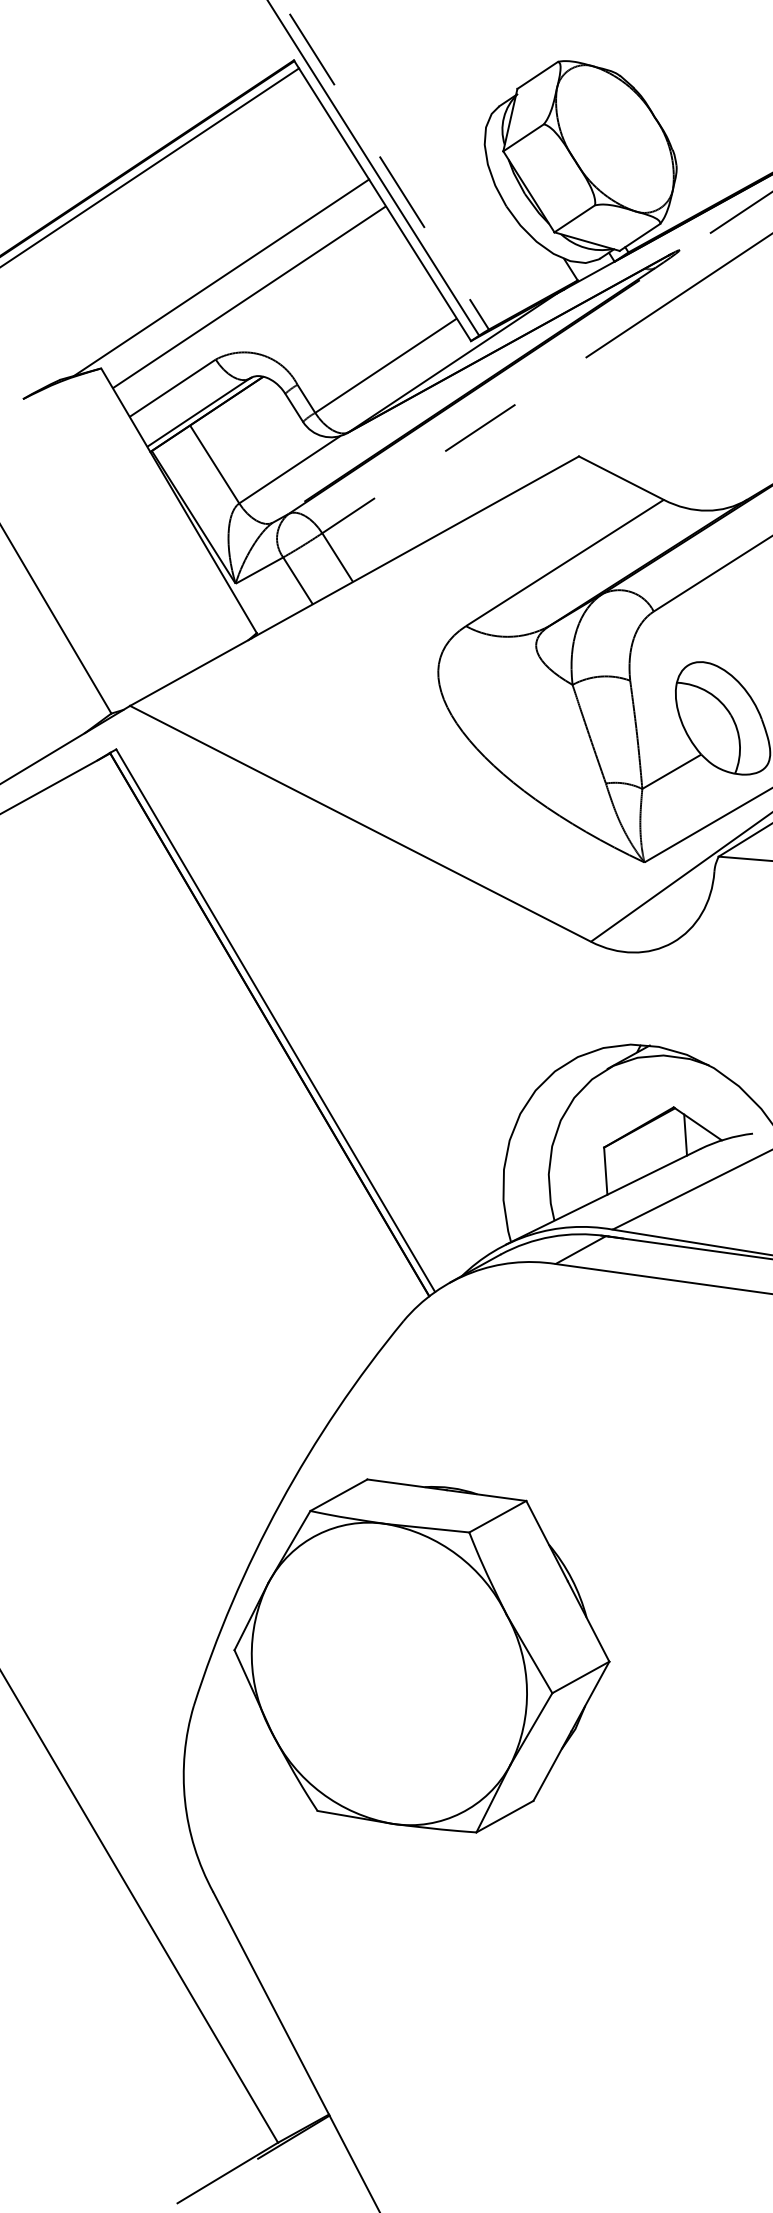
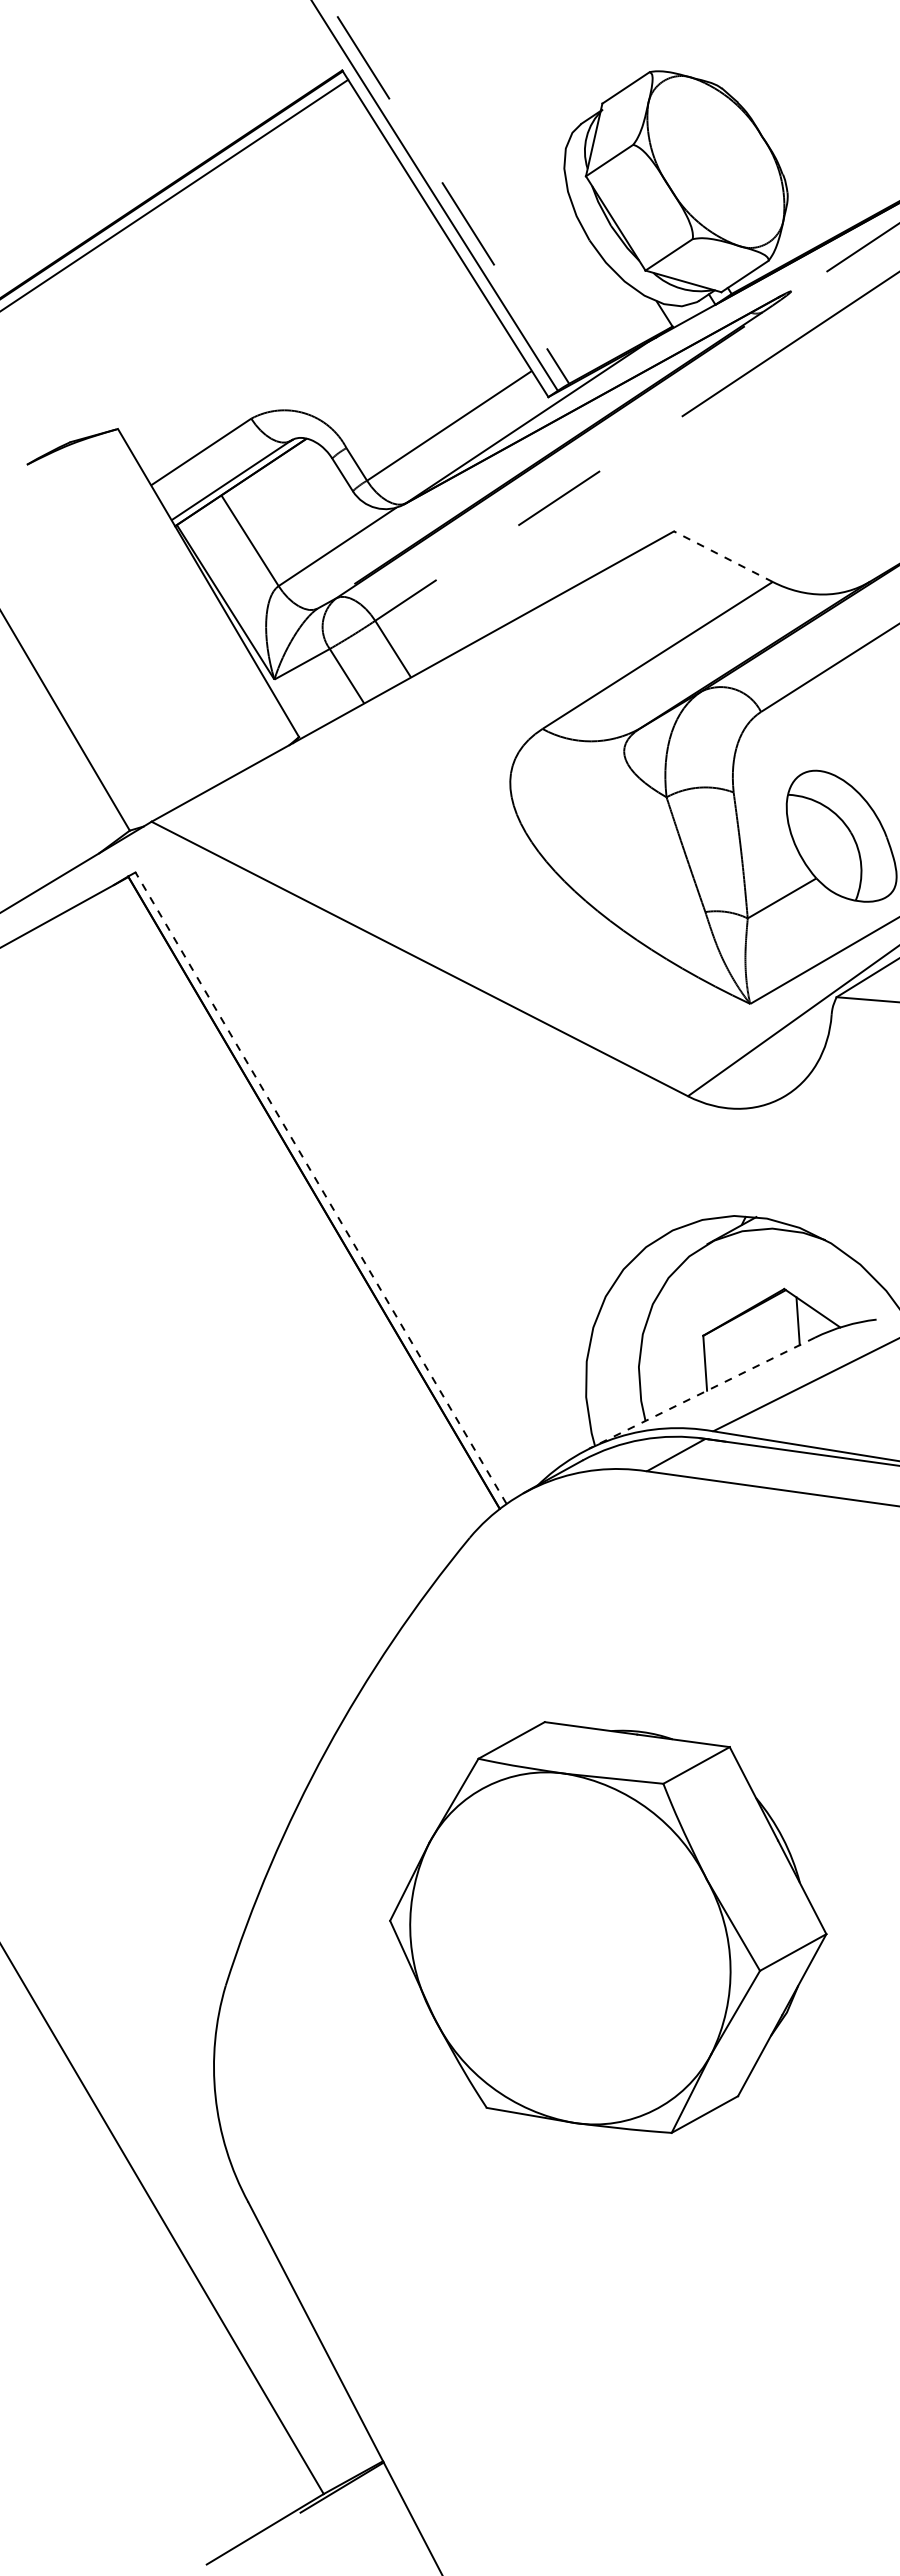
line: (221, 277) -> (257, 323), removed
line: (249, 297) -> (290, 346), removed
line: (620, 477) -> (722, 556), solid -> dashed
line: (275, 1020) -> (320, 1187), solid -> dashed
line: (603, 1197) -> (702, 1393), solid -> dashed
part: (422, 1655) -> (608, 1927), moved

